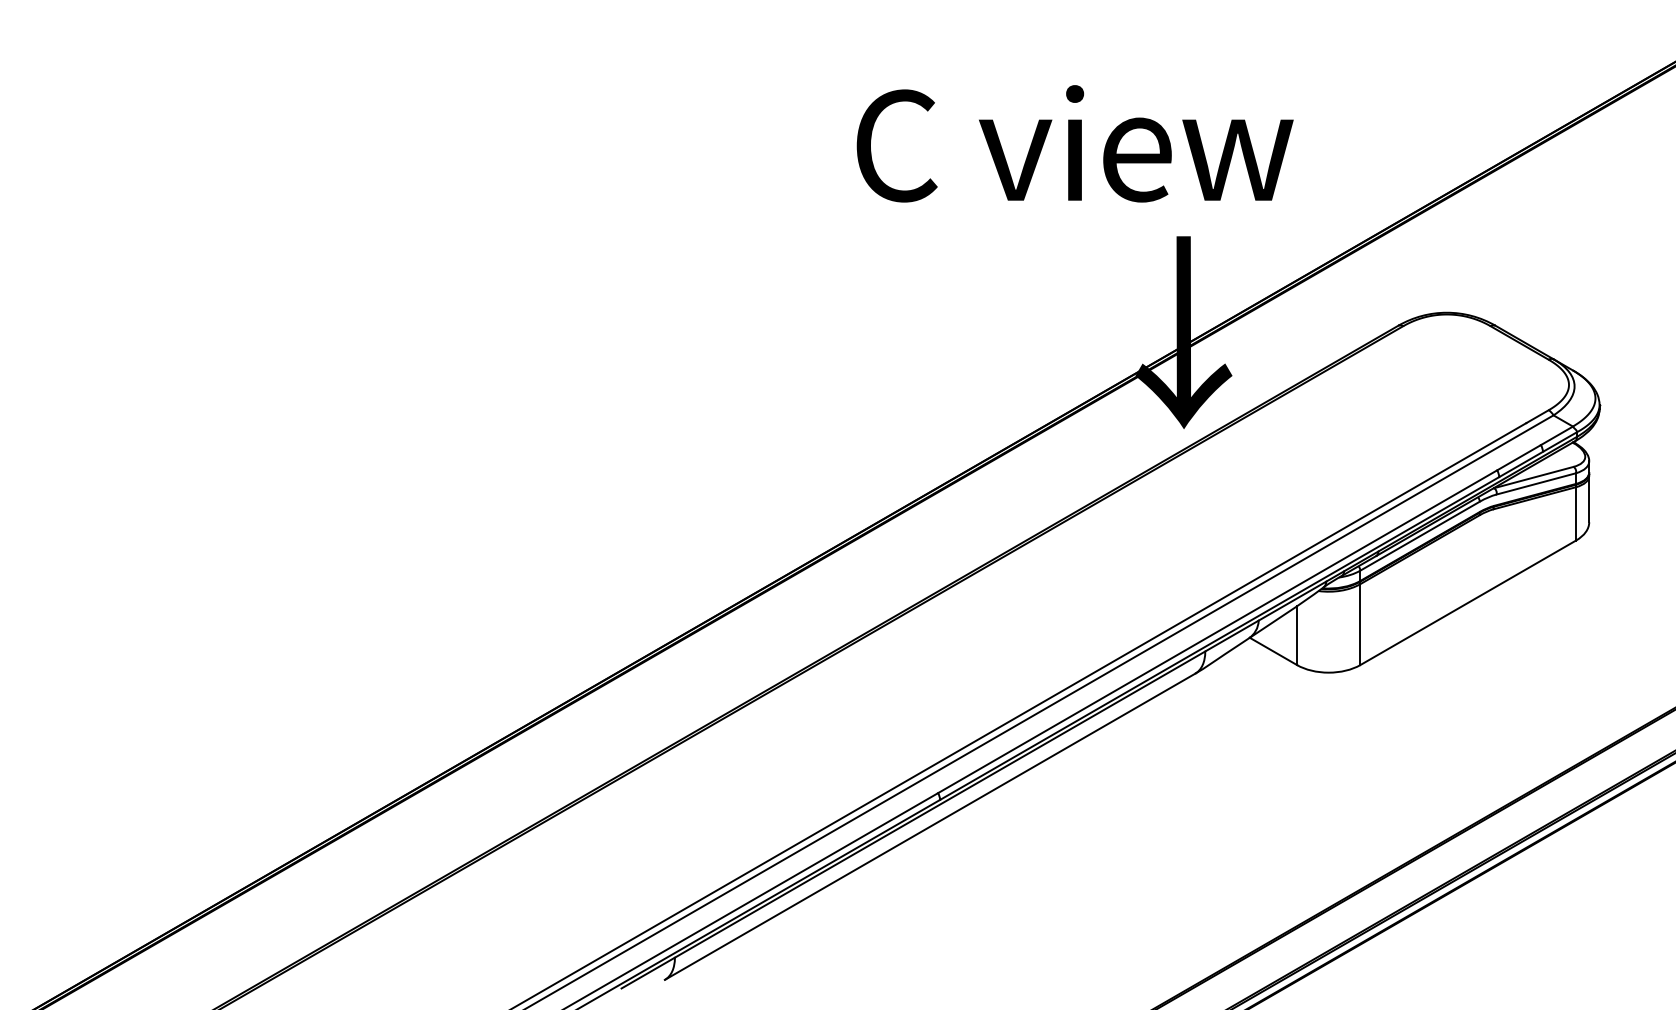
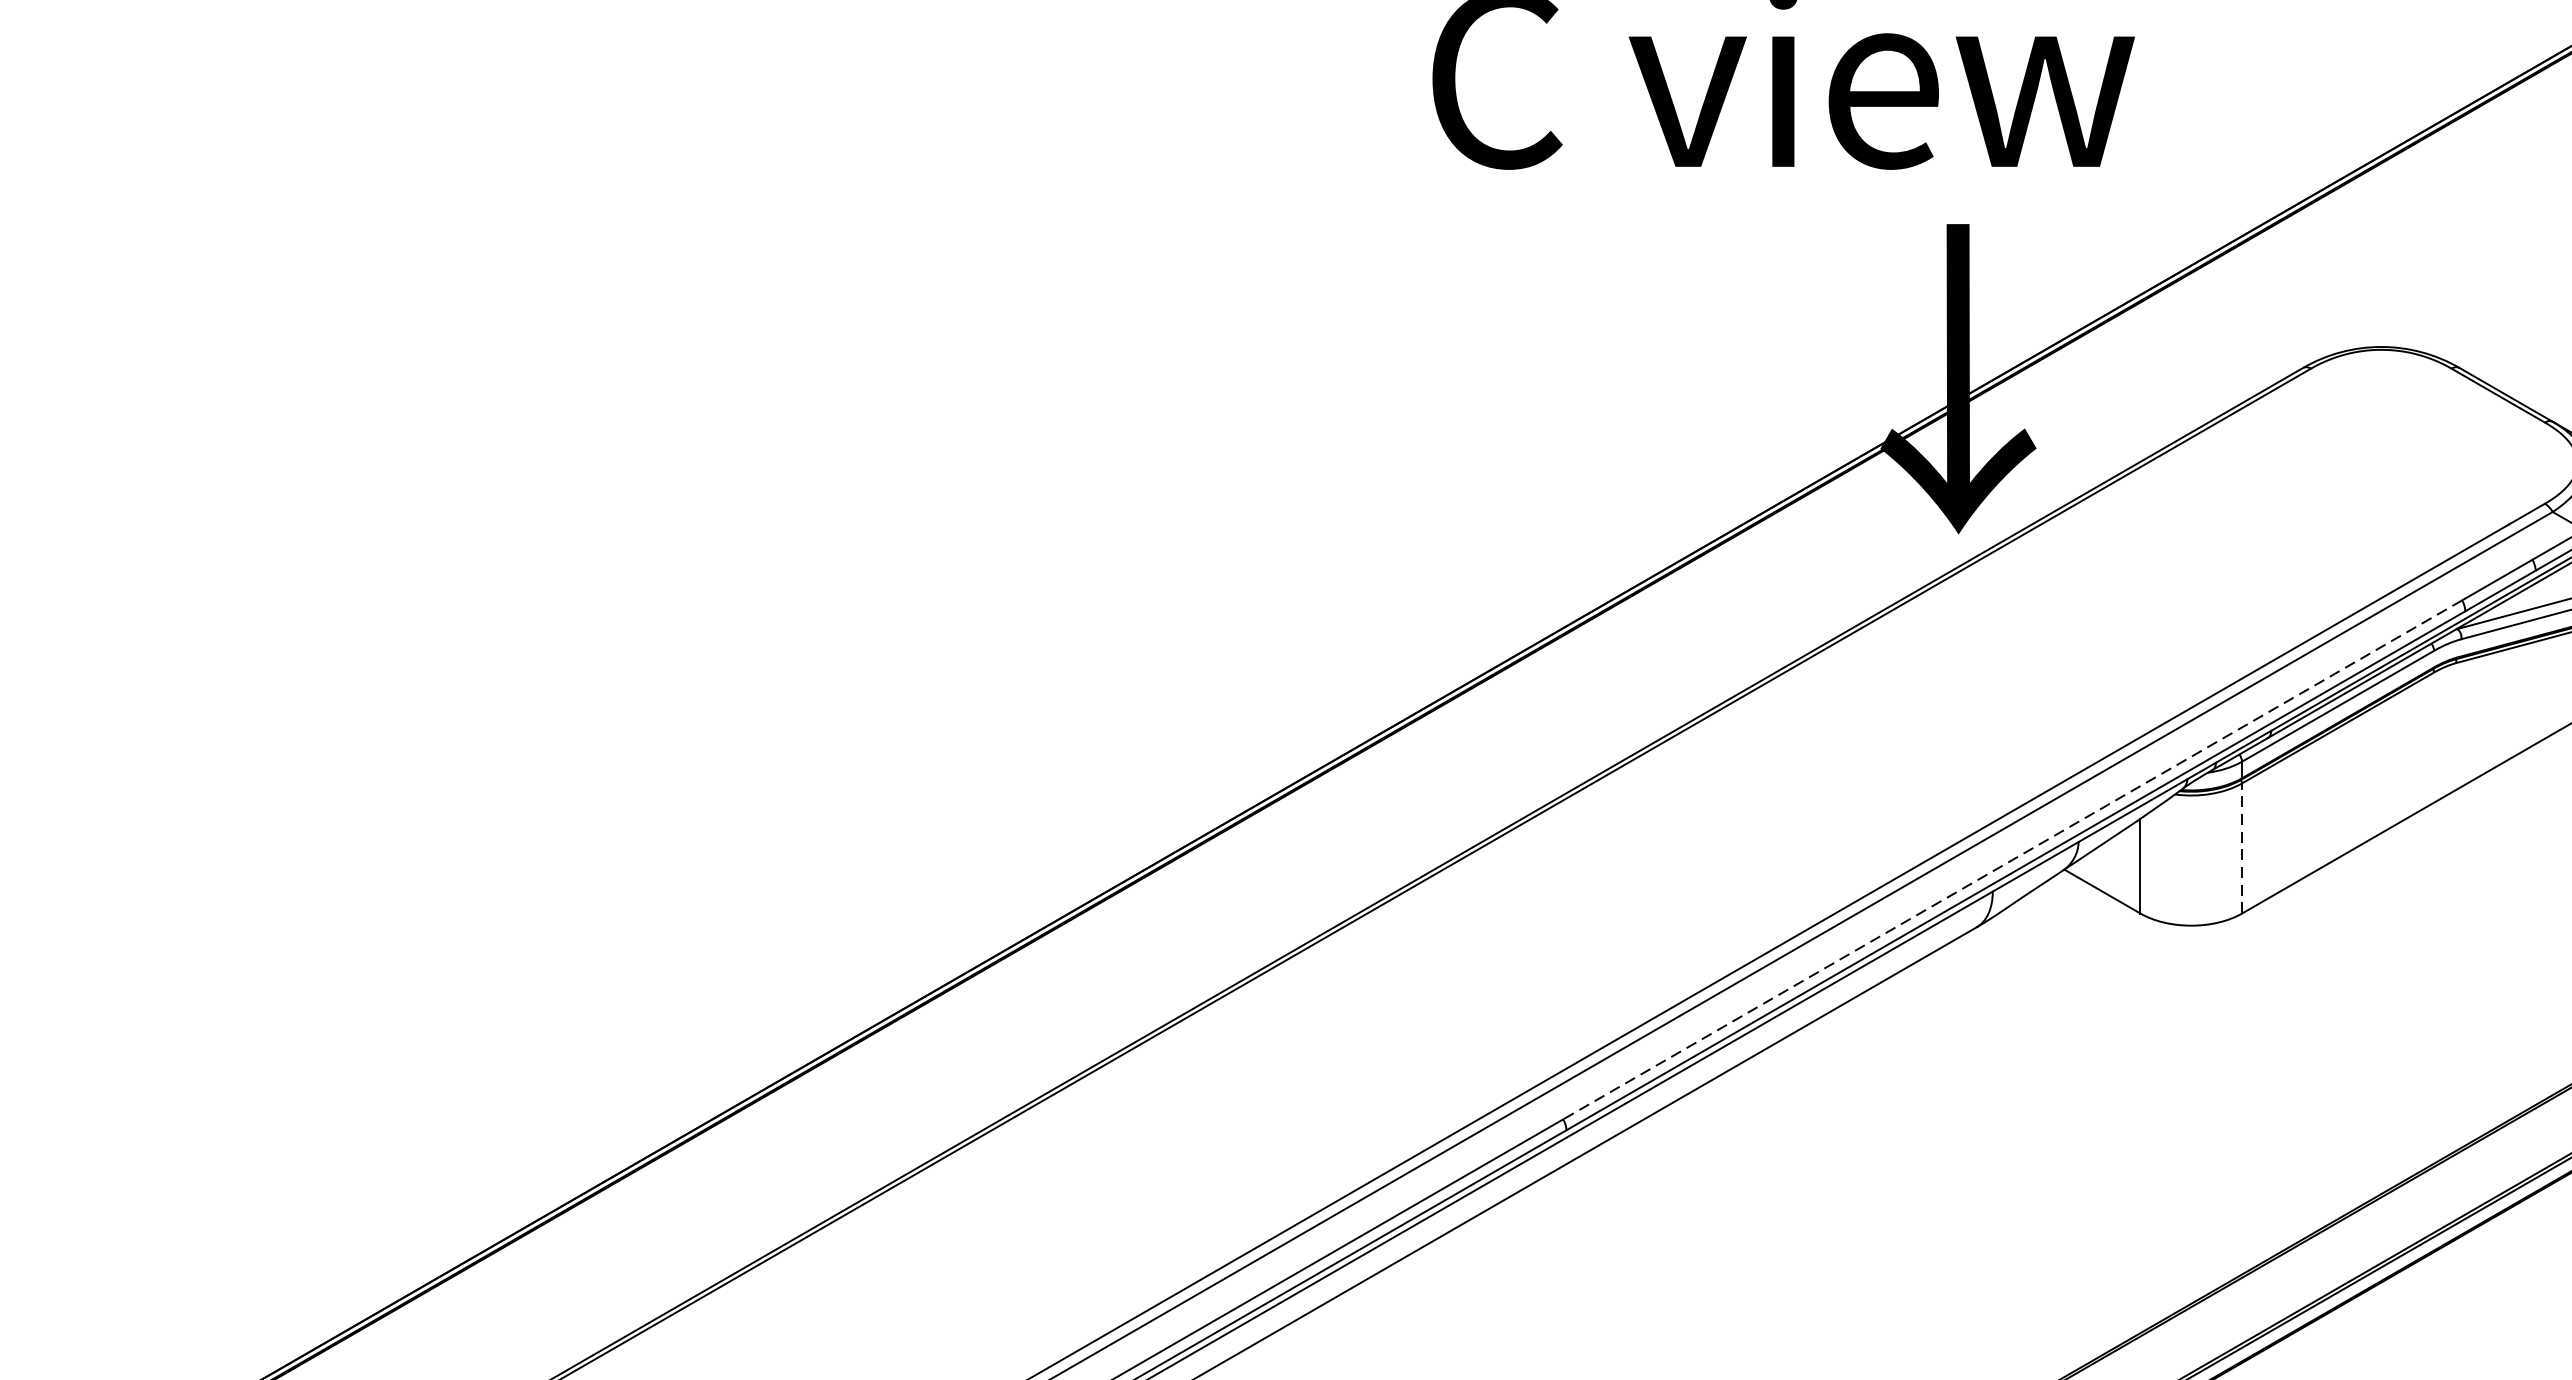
line: (1360, 624) -> (2242, 848), solid -> dashed
line: (1217, 631) -> (2012, 859), solid -> dashed

